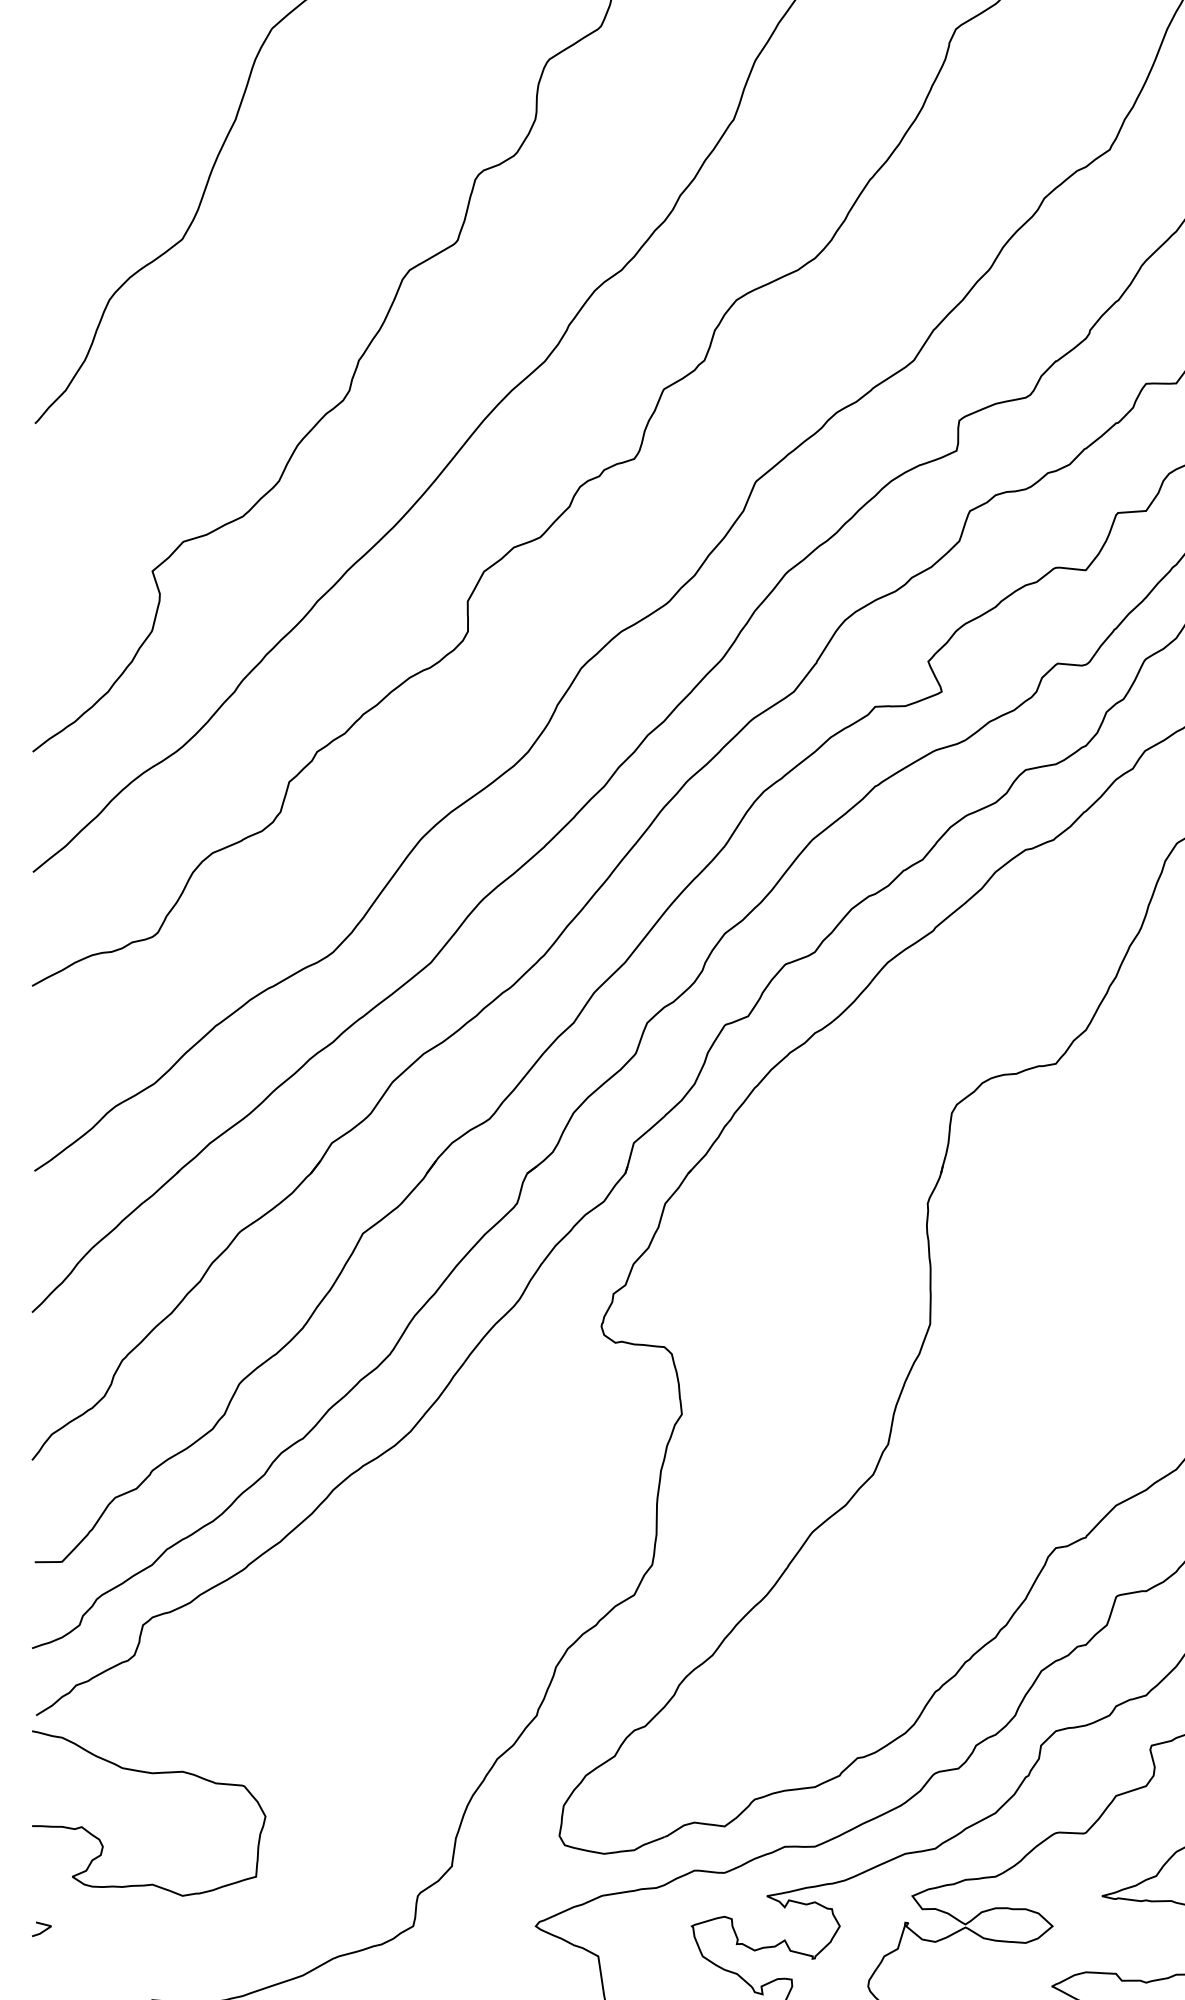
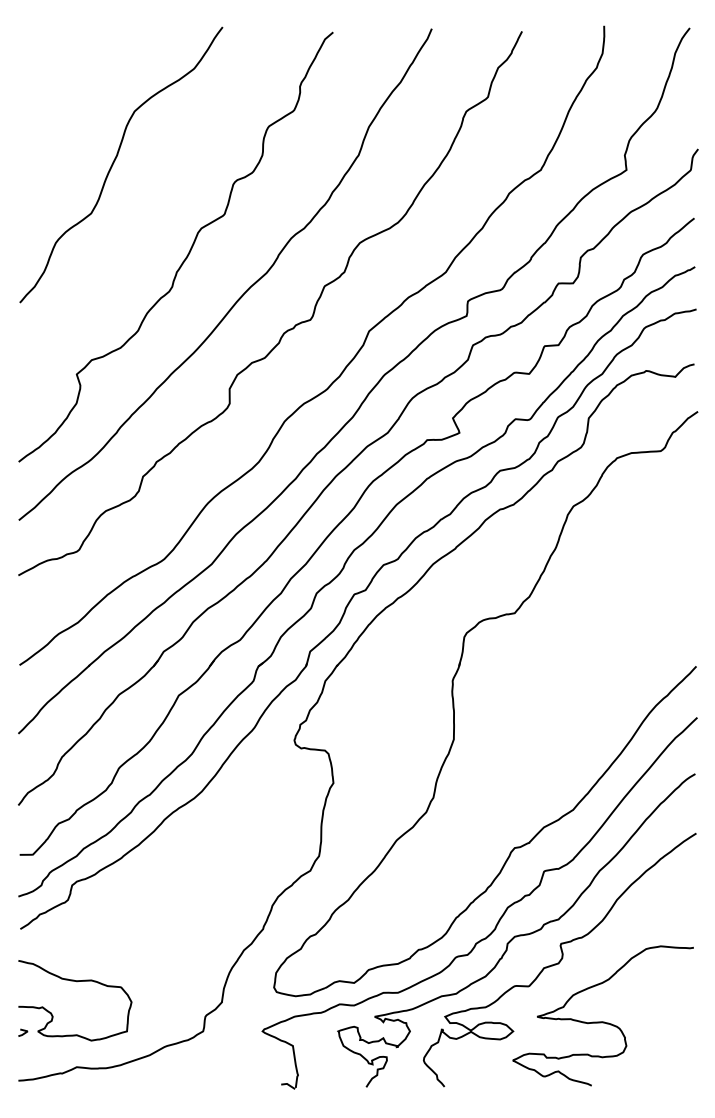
curve: (151, 1775) -> (76, 982), moved

